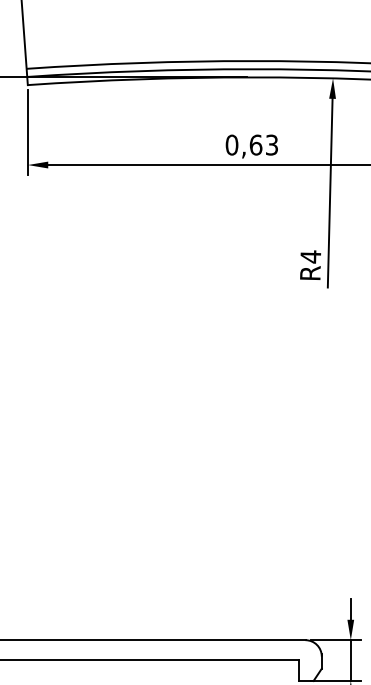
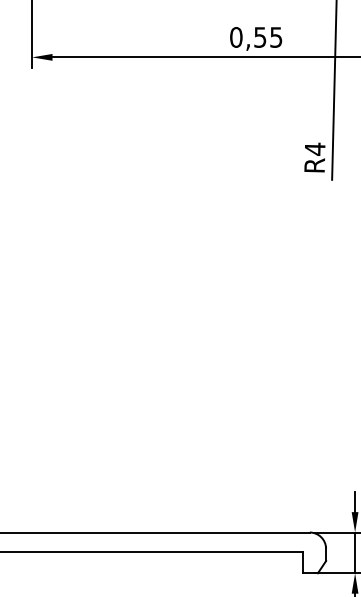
text: (263, 144) -> (267, 36), 0,63 -> 0,55

